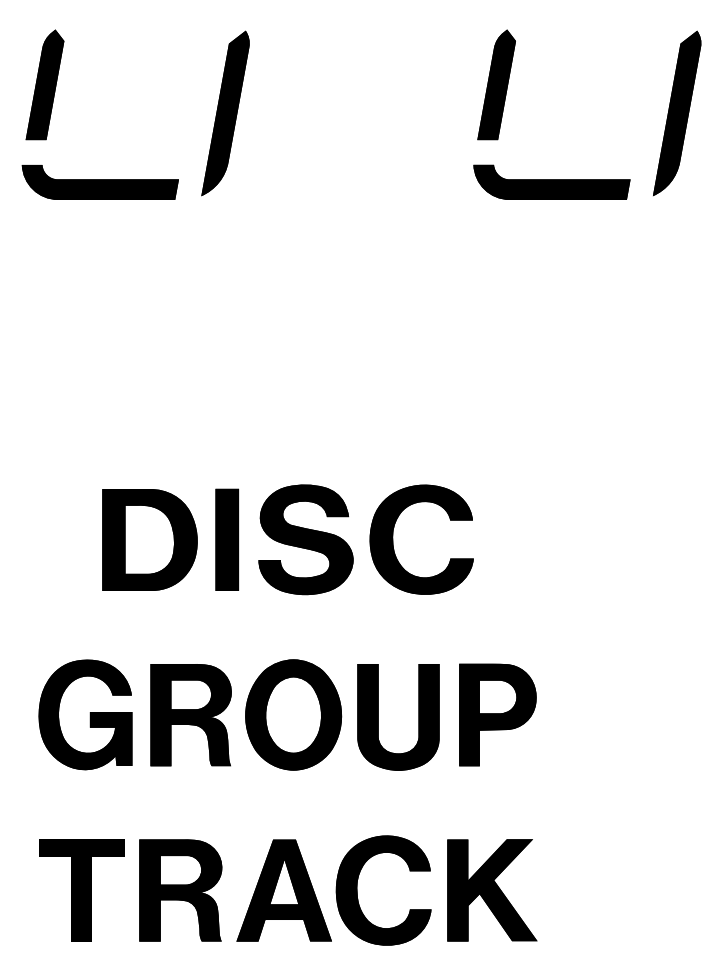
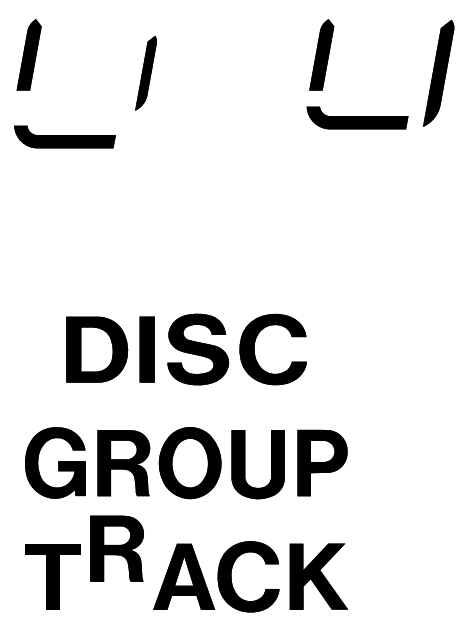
part: (224, 112) -> (145, 72), size x0.7
part: (99, 181) -> (64, 136), moved
part: (179, 890) -> (116, 548), moved

